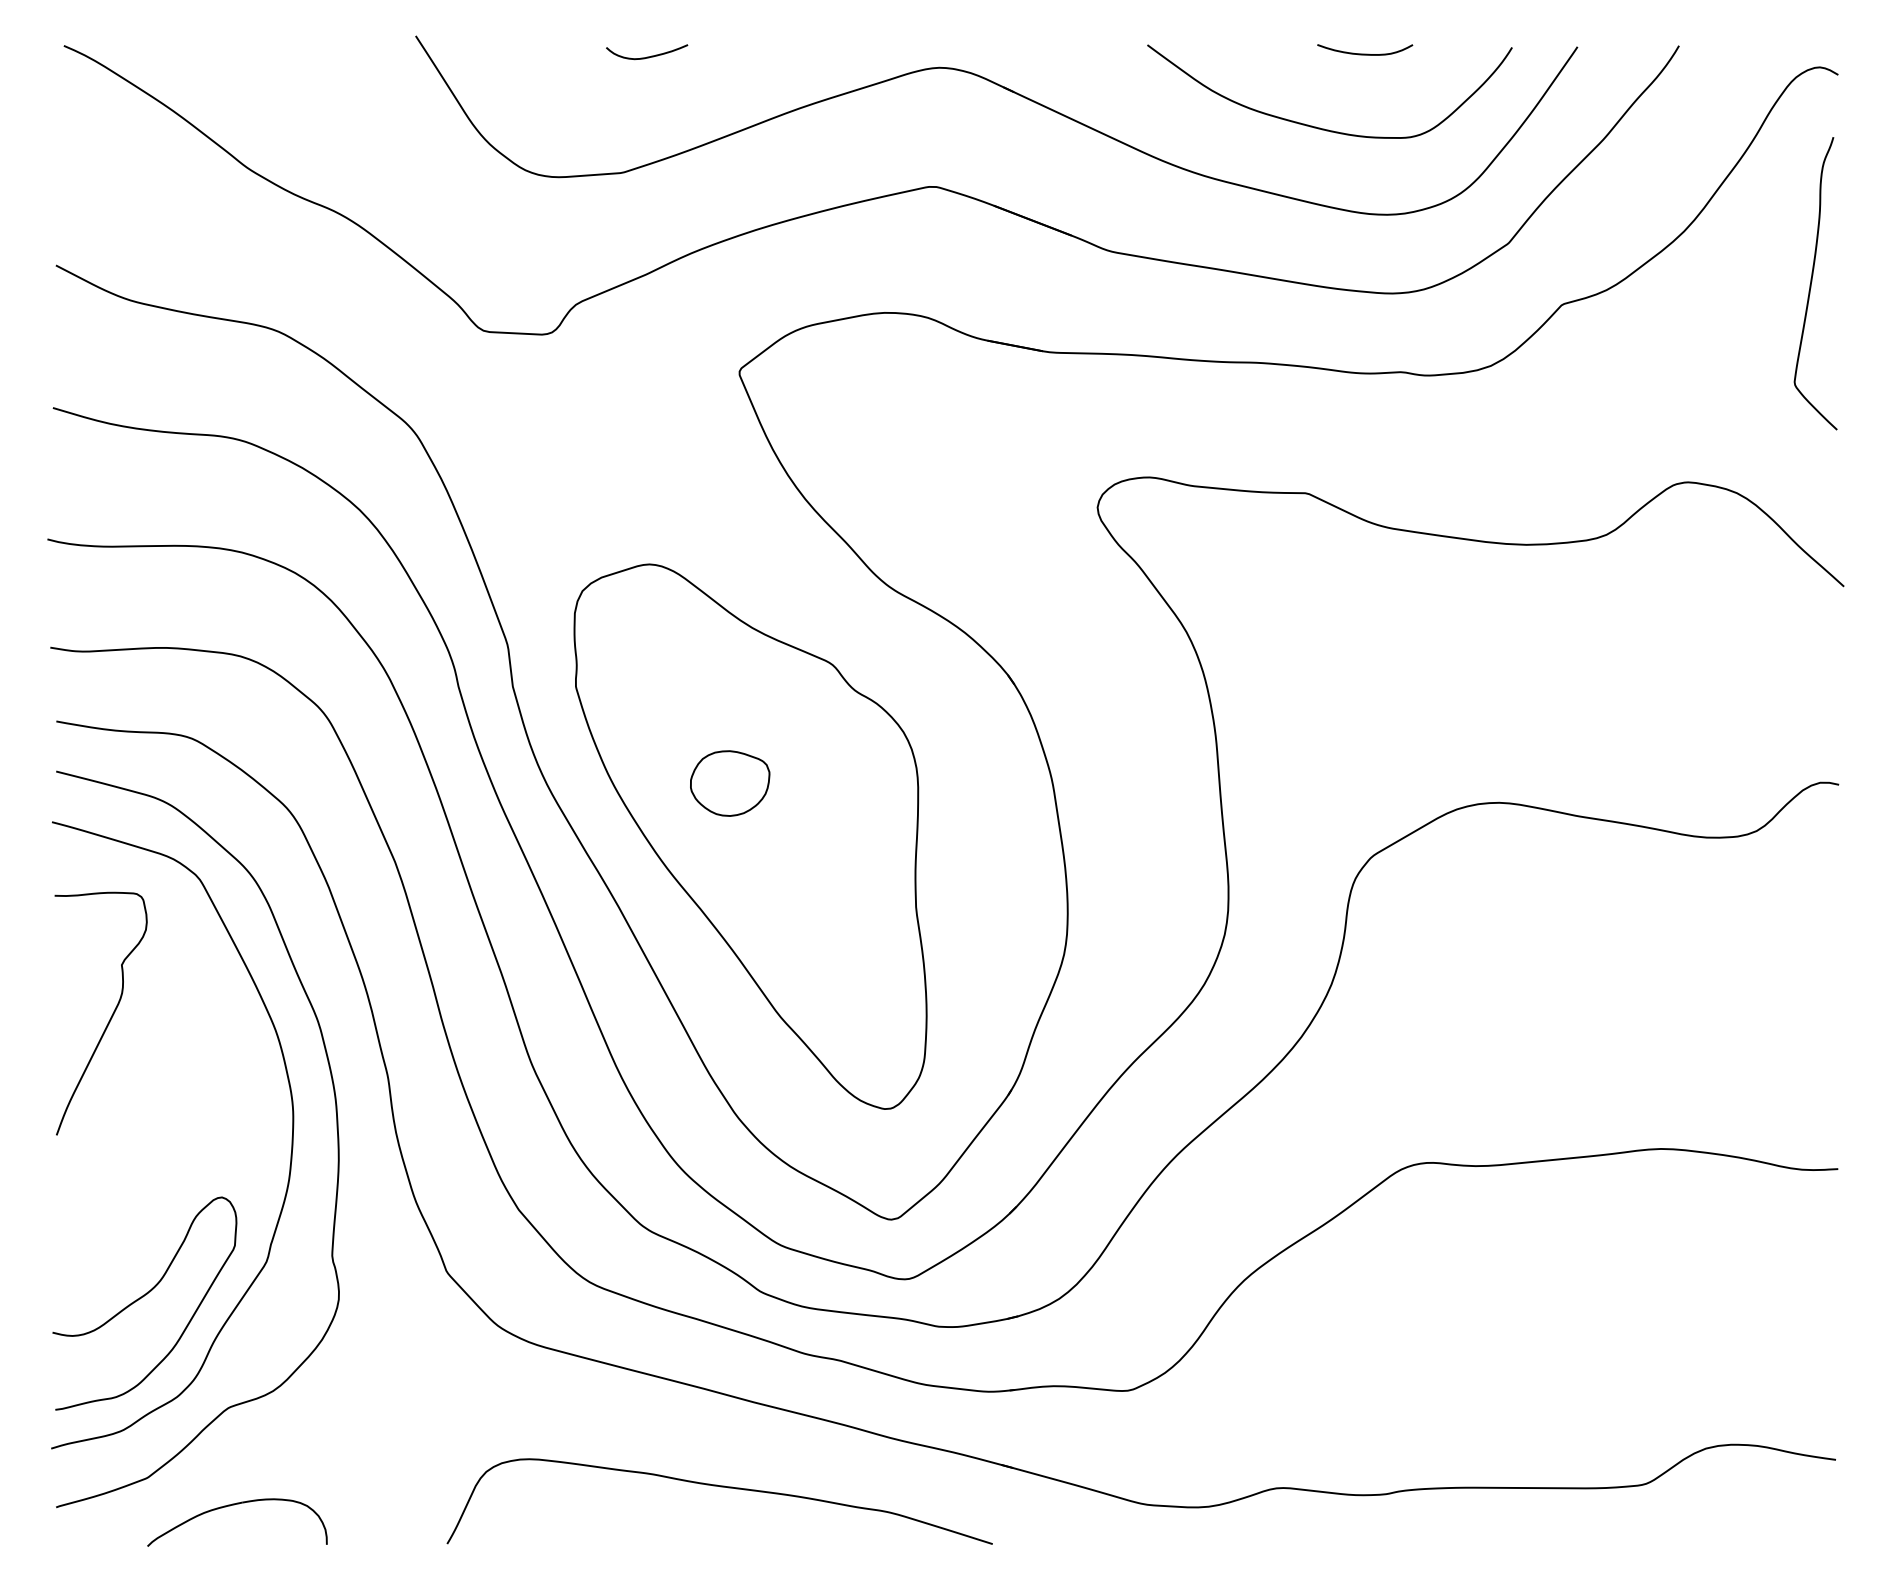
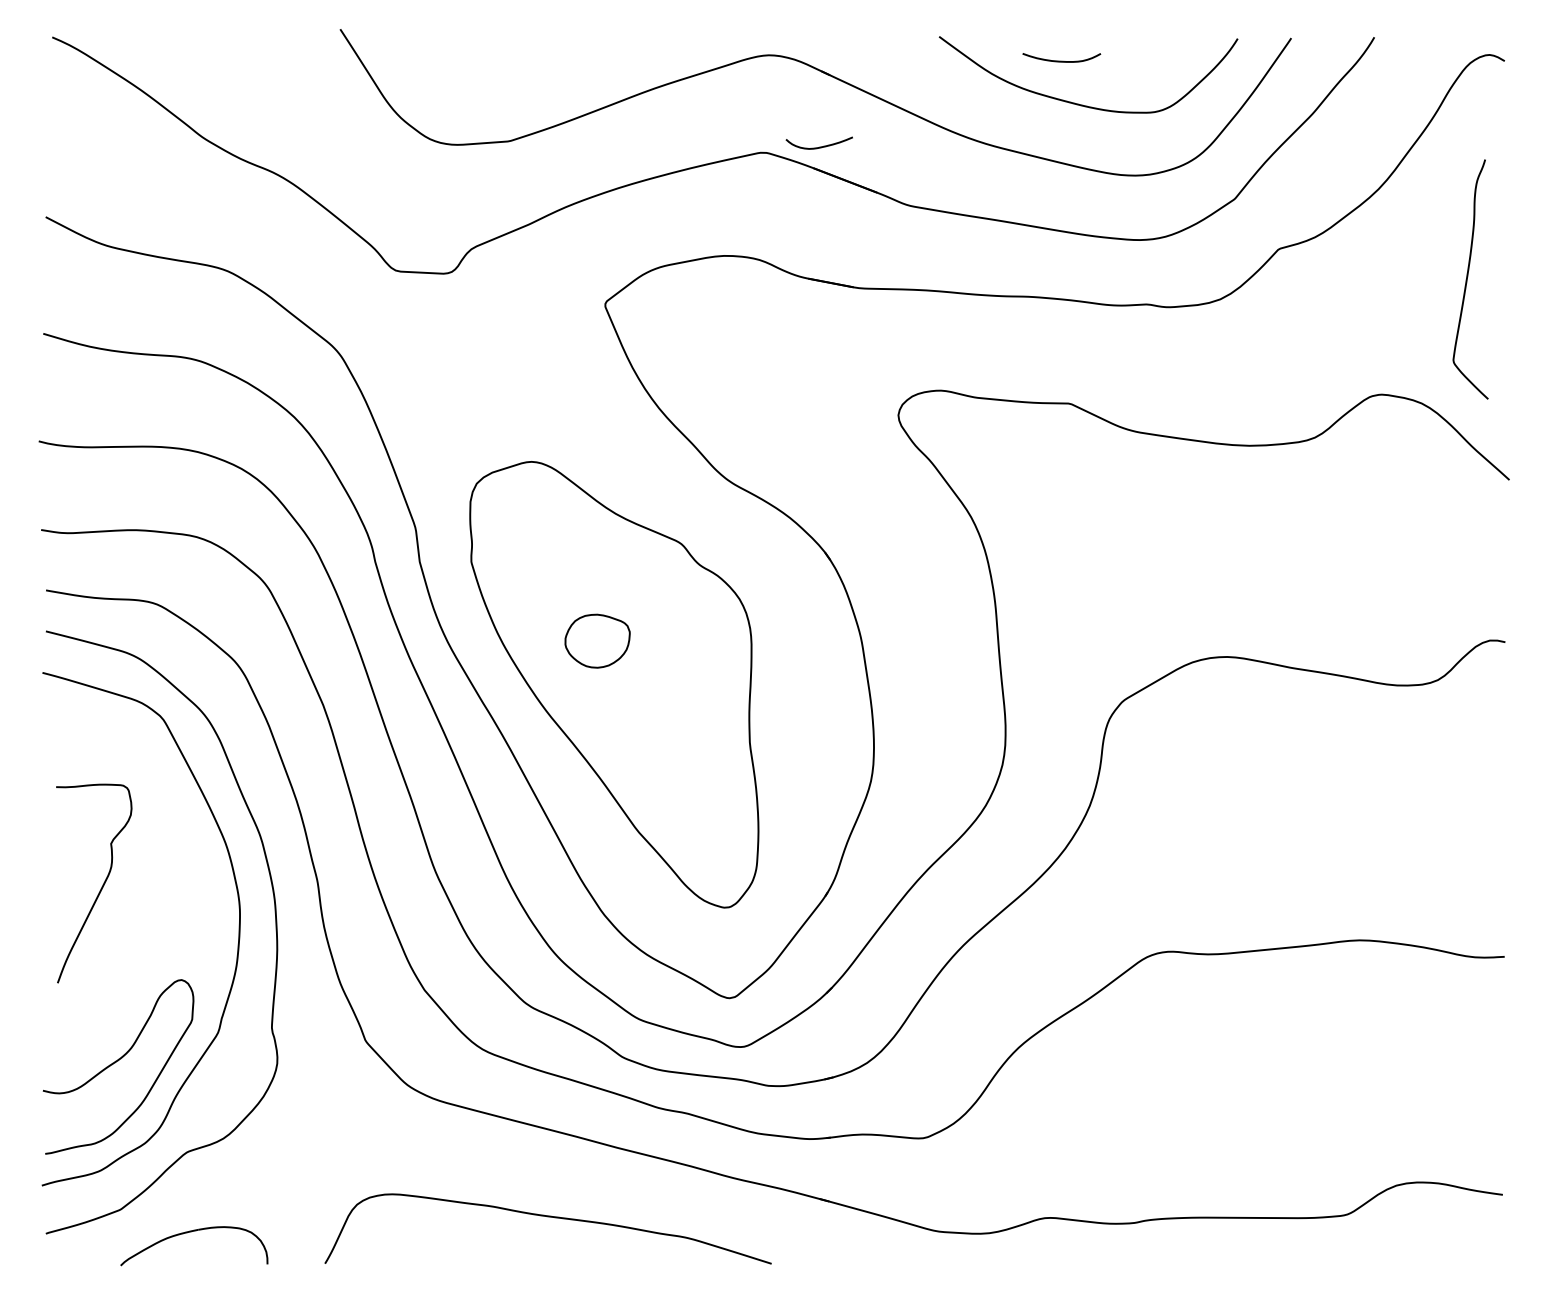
curve: (1365, 53) -> (1062, 60), moved
curve: (647, 56) -> (819, 146), moved
curve: (1812, 281) -> (1468, 277), moved
curve: (110, 1017) -> (101, 886), moved
curve: (720, 1487) -> (548, 1217), moved

